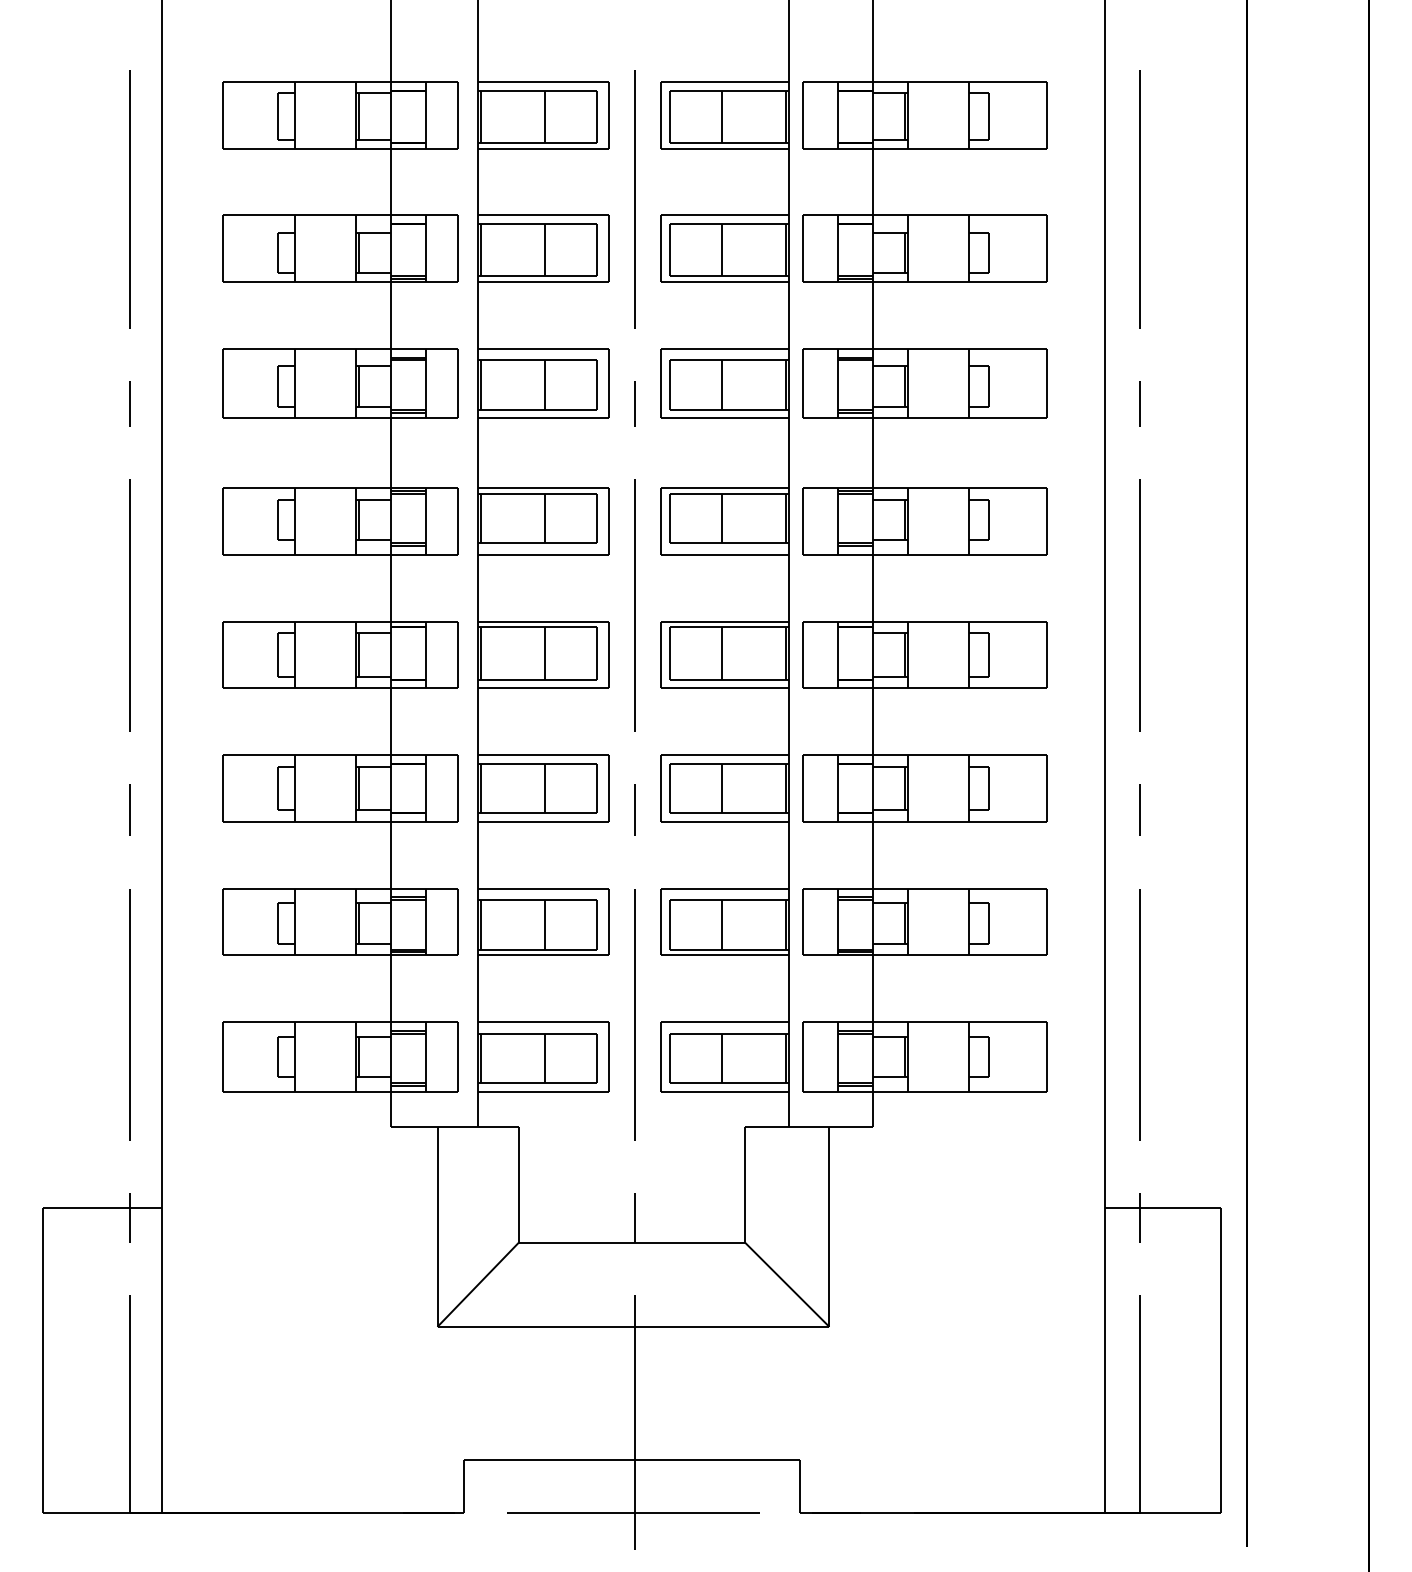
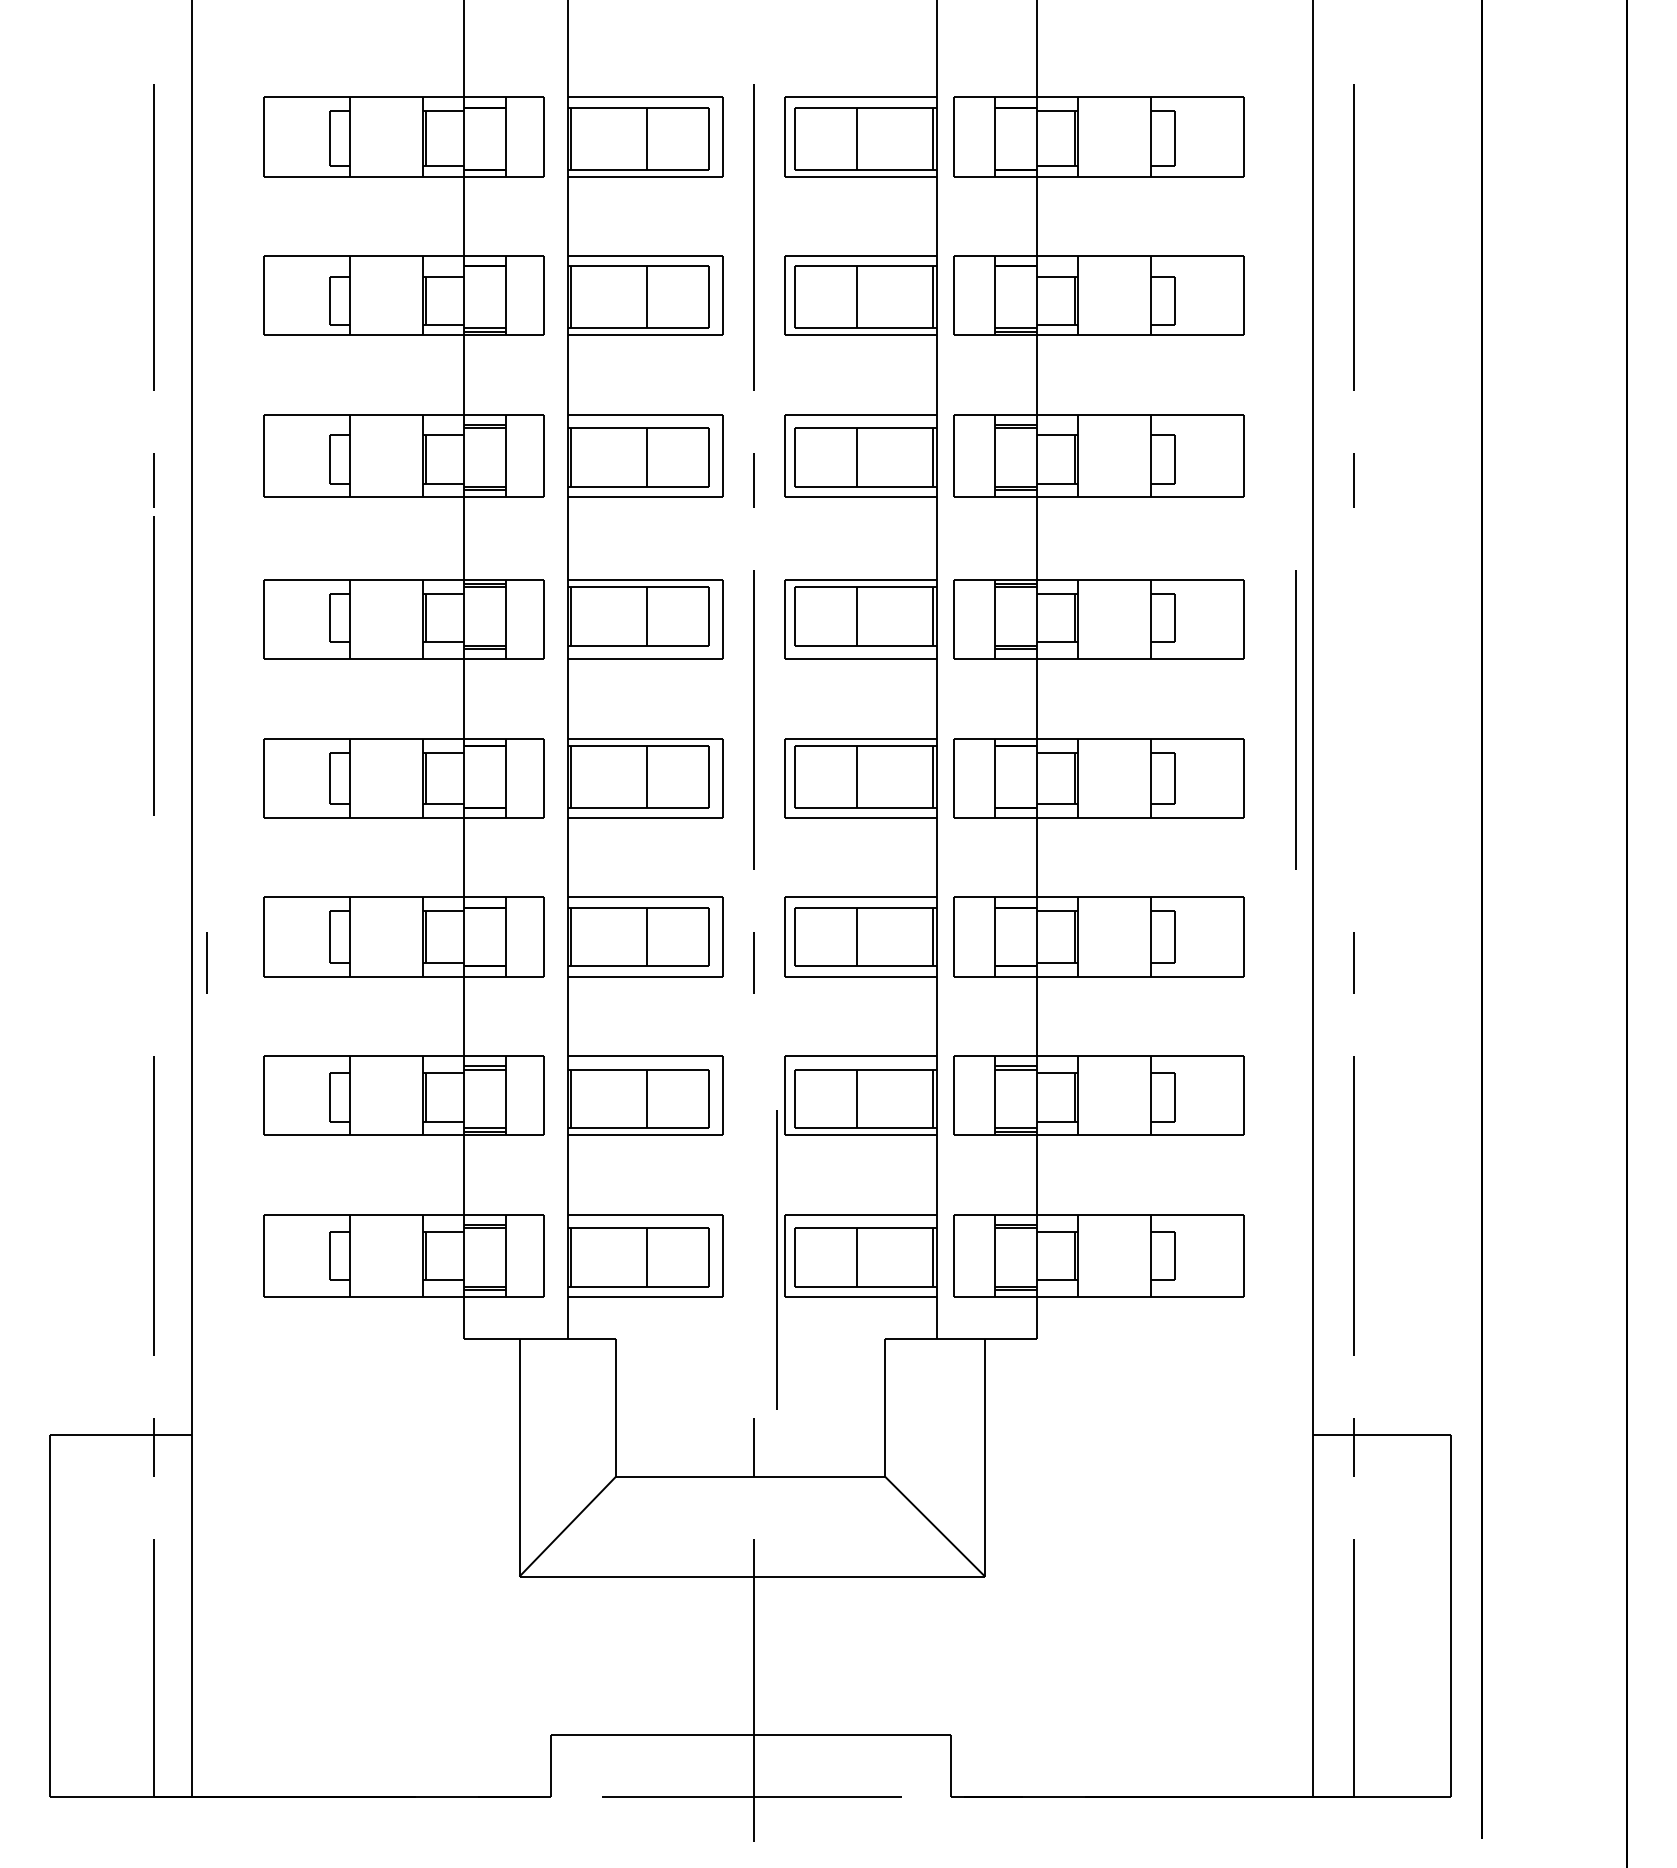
line: (129, 605) -> (153, 665), moved
line: (1139, 605) -> (1295, 719), moved
line: (129, 809) -> (206, 962), moved
line: (634, 1014) -> (776, 1259), moved

